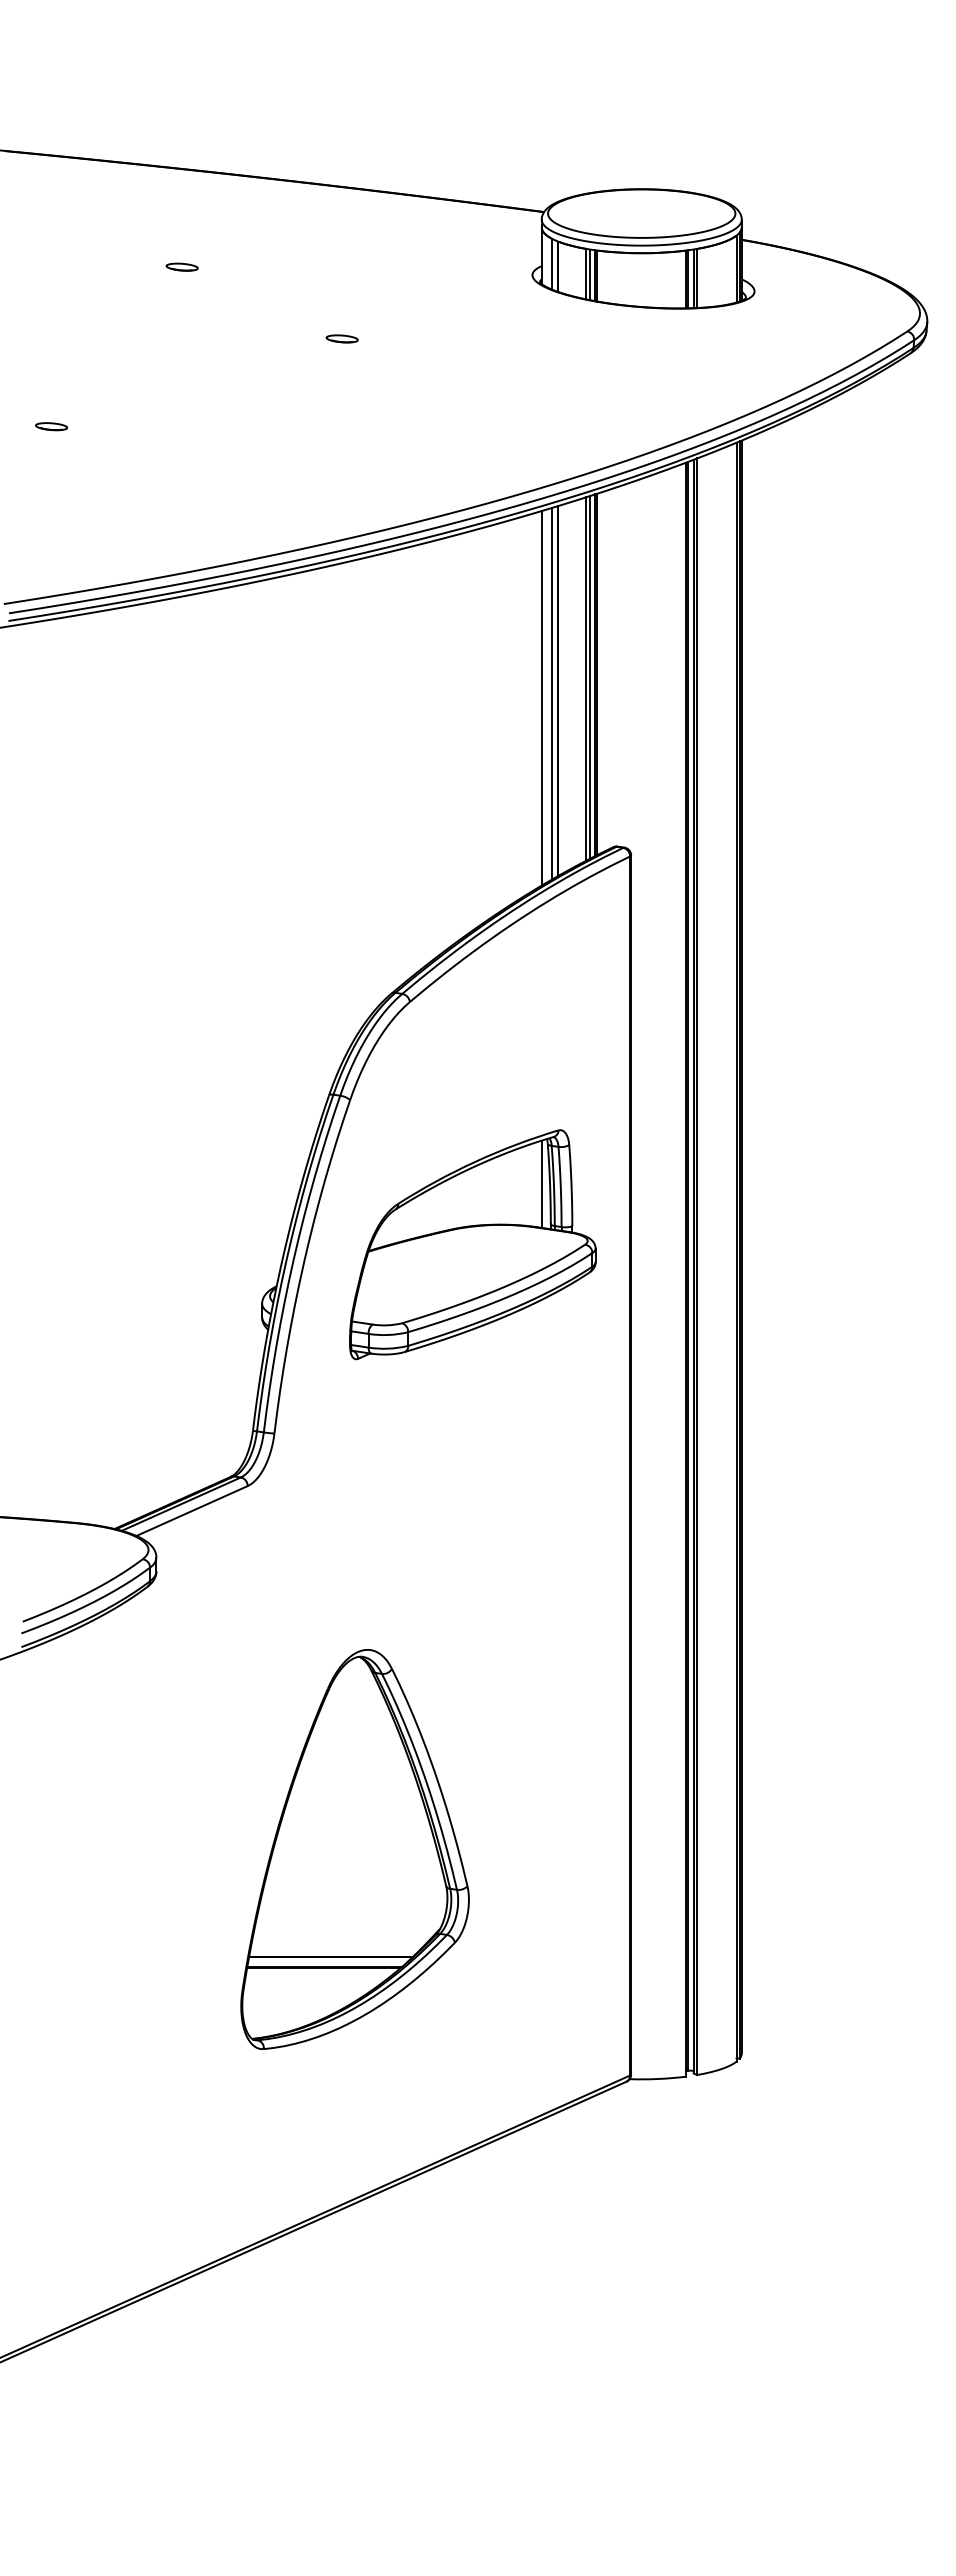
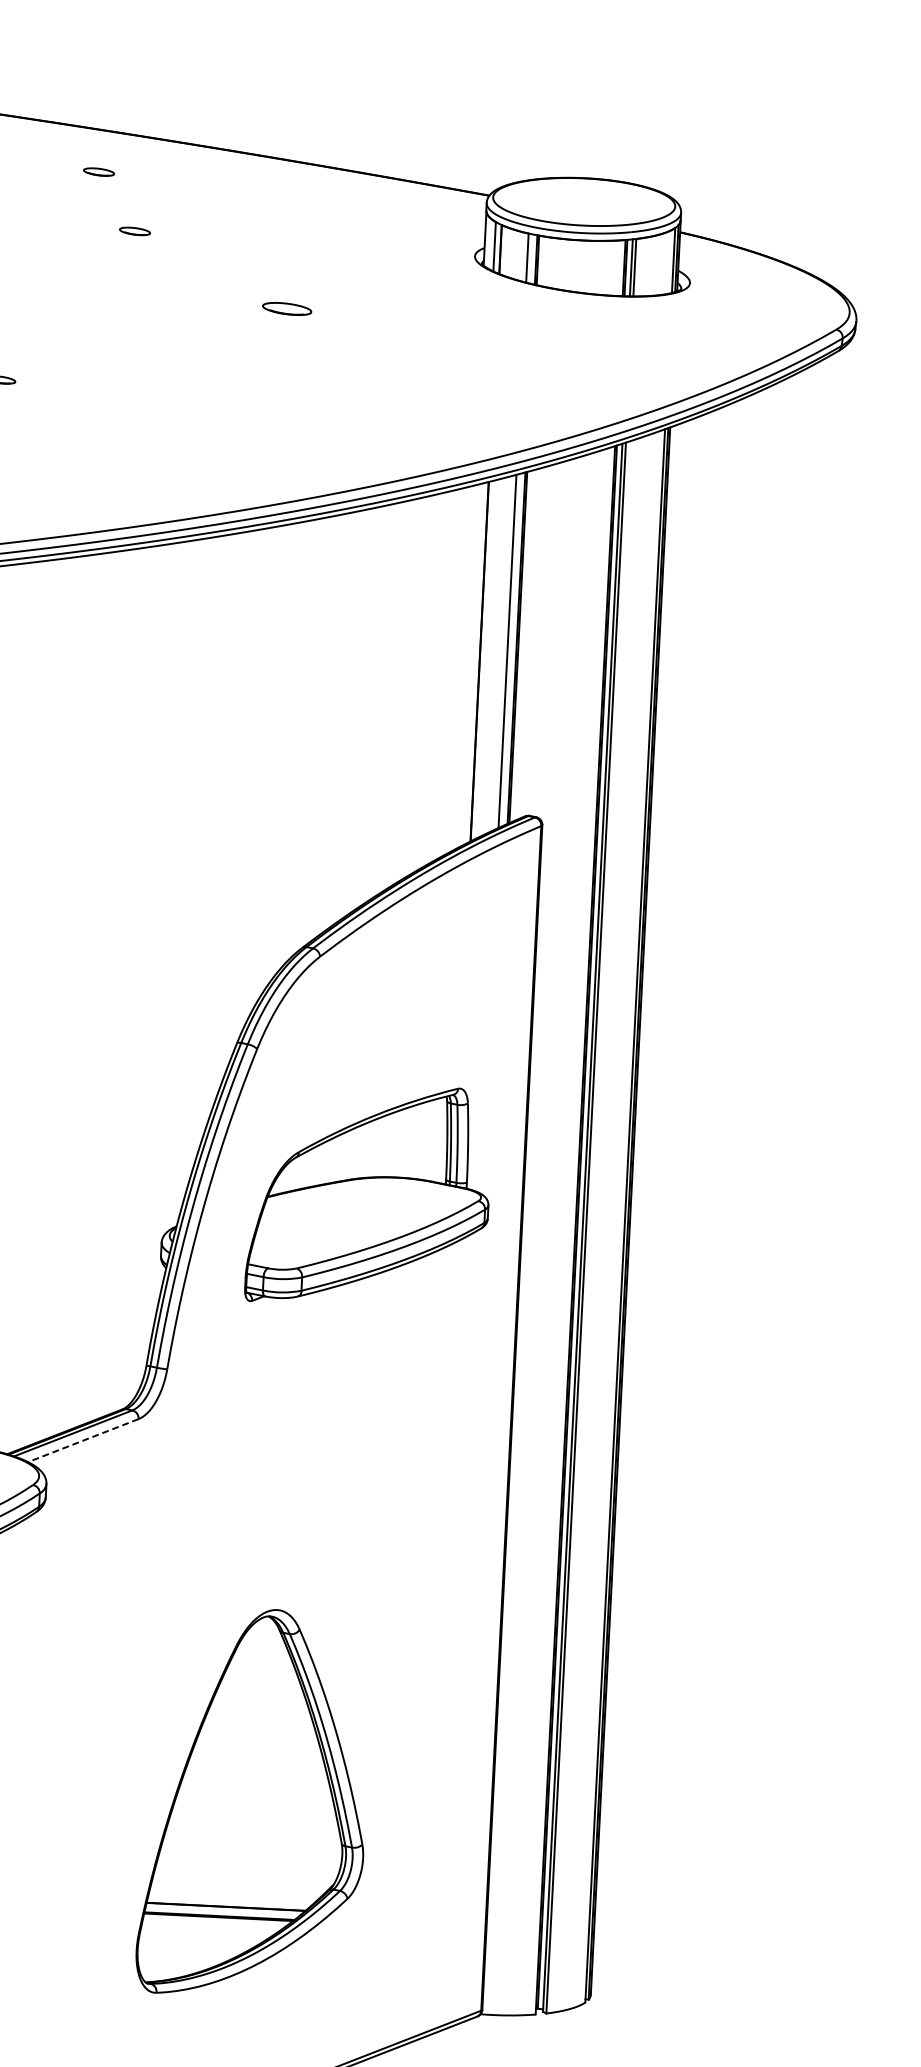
part: (141, 207) -> (98, 171), added
line: (589, 274) -> (530, 258), removed
part: (341, 338) -> (286, 308), size x1.6
line: (589, 677) -> (510, 650), removed
line: (552, 693) -> (473, 663), removed
line: (541, 697) -> (462, 667), removed
line: (541, 1183) -> (439, 1139), removed
line: (192, 1511) -> (83, 1441), solid -> dashed
part: (354, 1849) -> (254, 1803), moved

